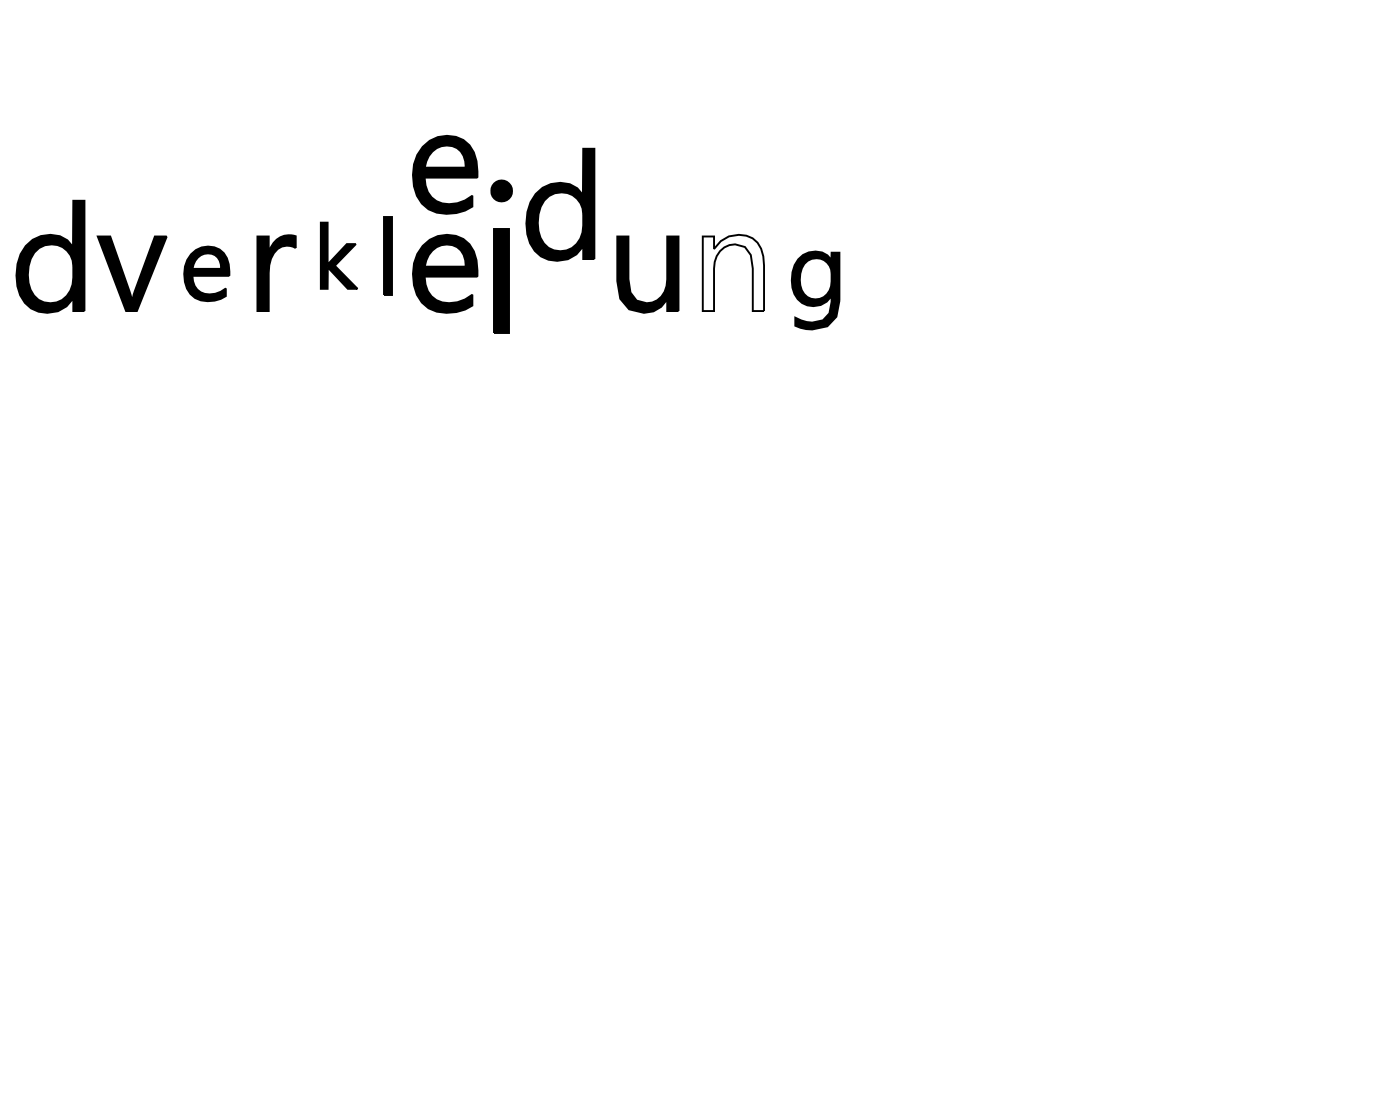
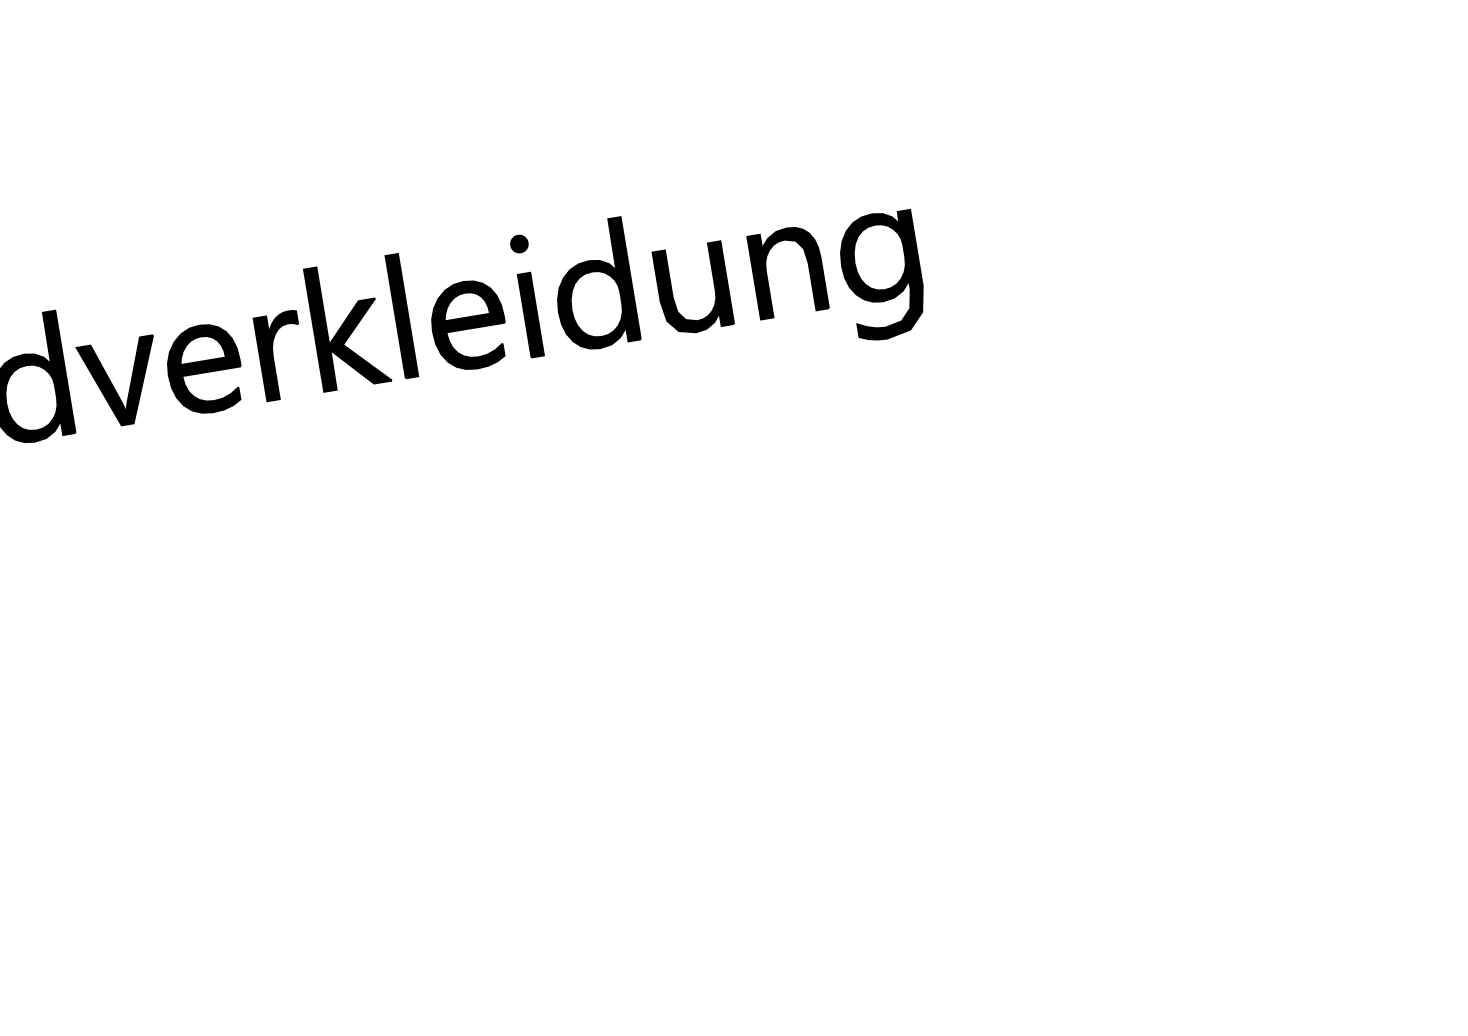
part: (445, 174) -> (450, 215), removed
part: (560, 204) -> (593, 285), moved
part: (338, 255) -> (346, 324), size x1.67
part: (387, 255) -> (401, 315), size x1.43
part: (501, 256) -> (527, 295), size x0.71
fill: (733, 272) -> (787, 271), added
part: (206, 273) -> (203, 368), size x1.43
part: (815, 290) -> (882, 276), size x1.43

